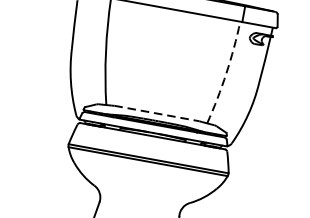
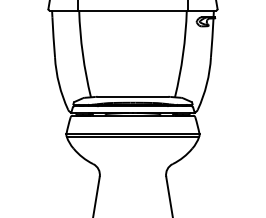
arc: (226, 73) -> (183, 54), dashed -> solid
line: (157, 113) -> (133, 96), dashed -> solid

